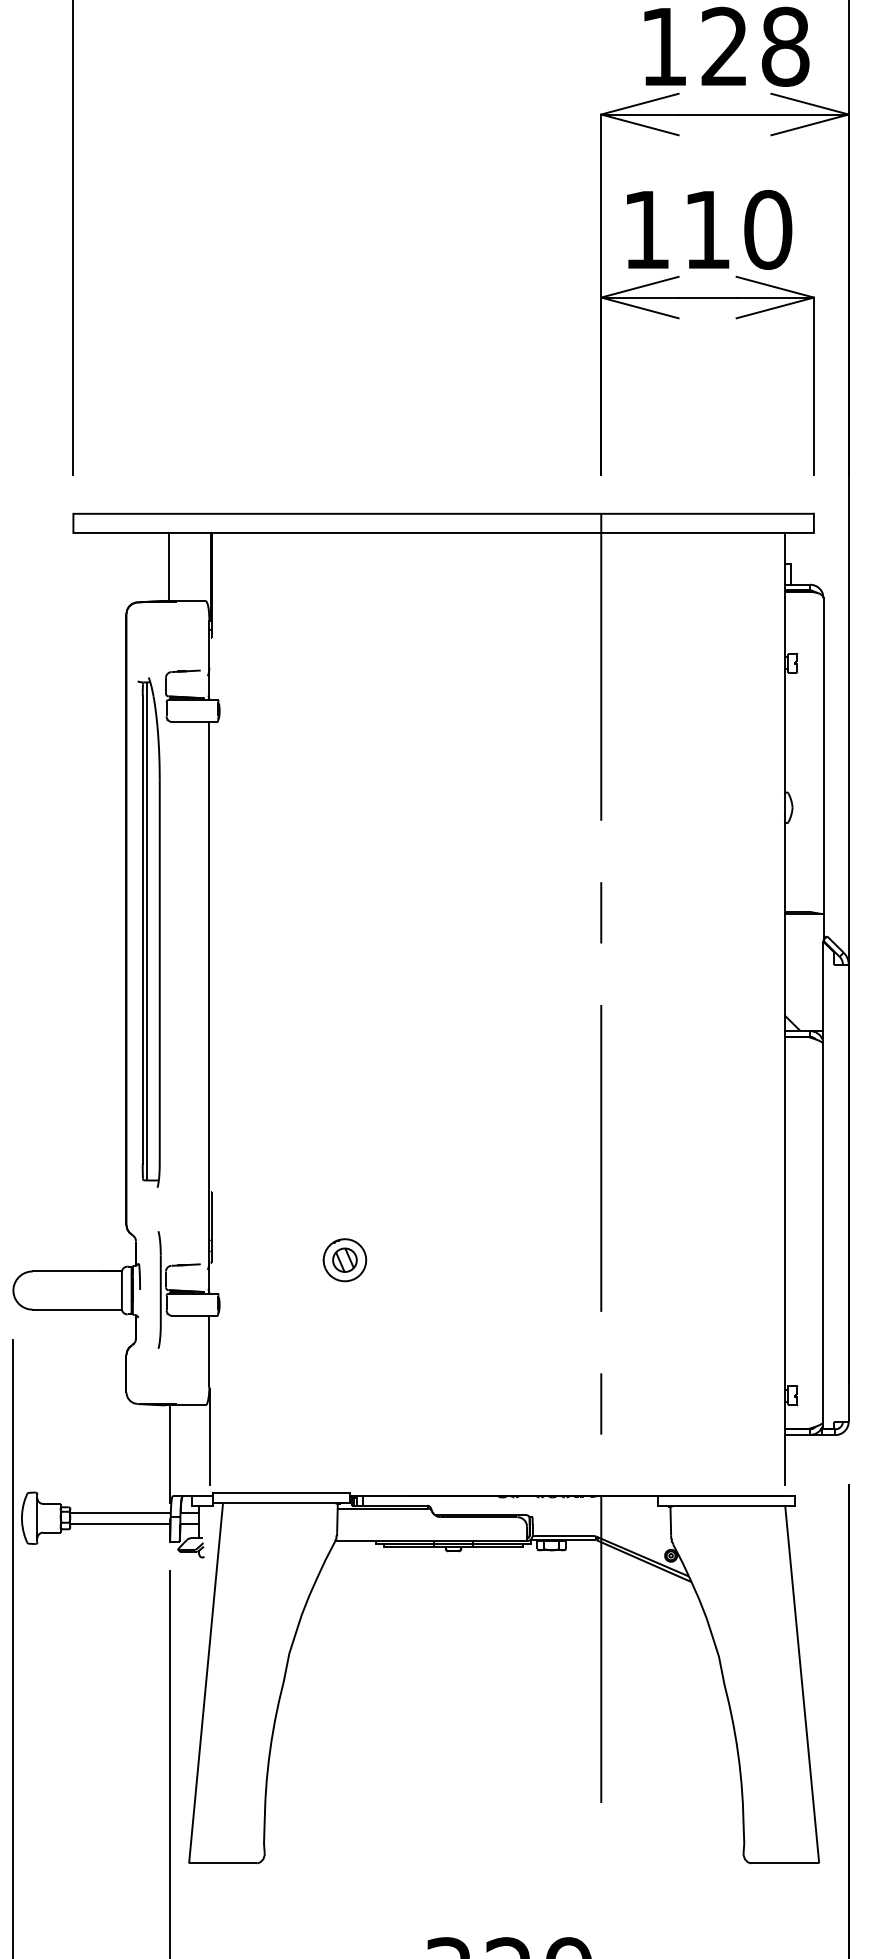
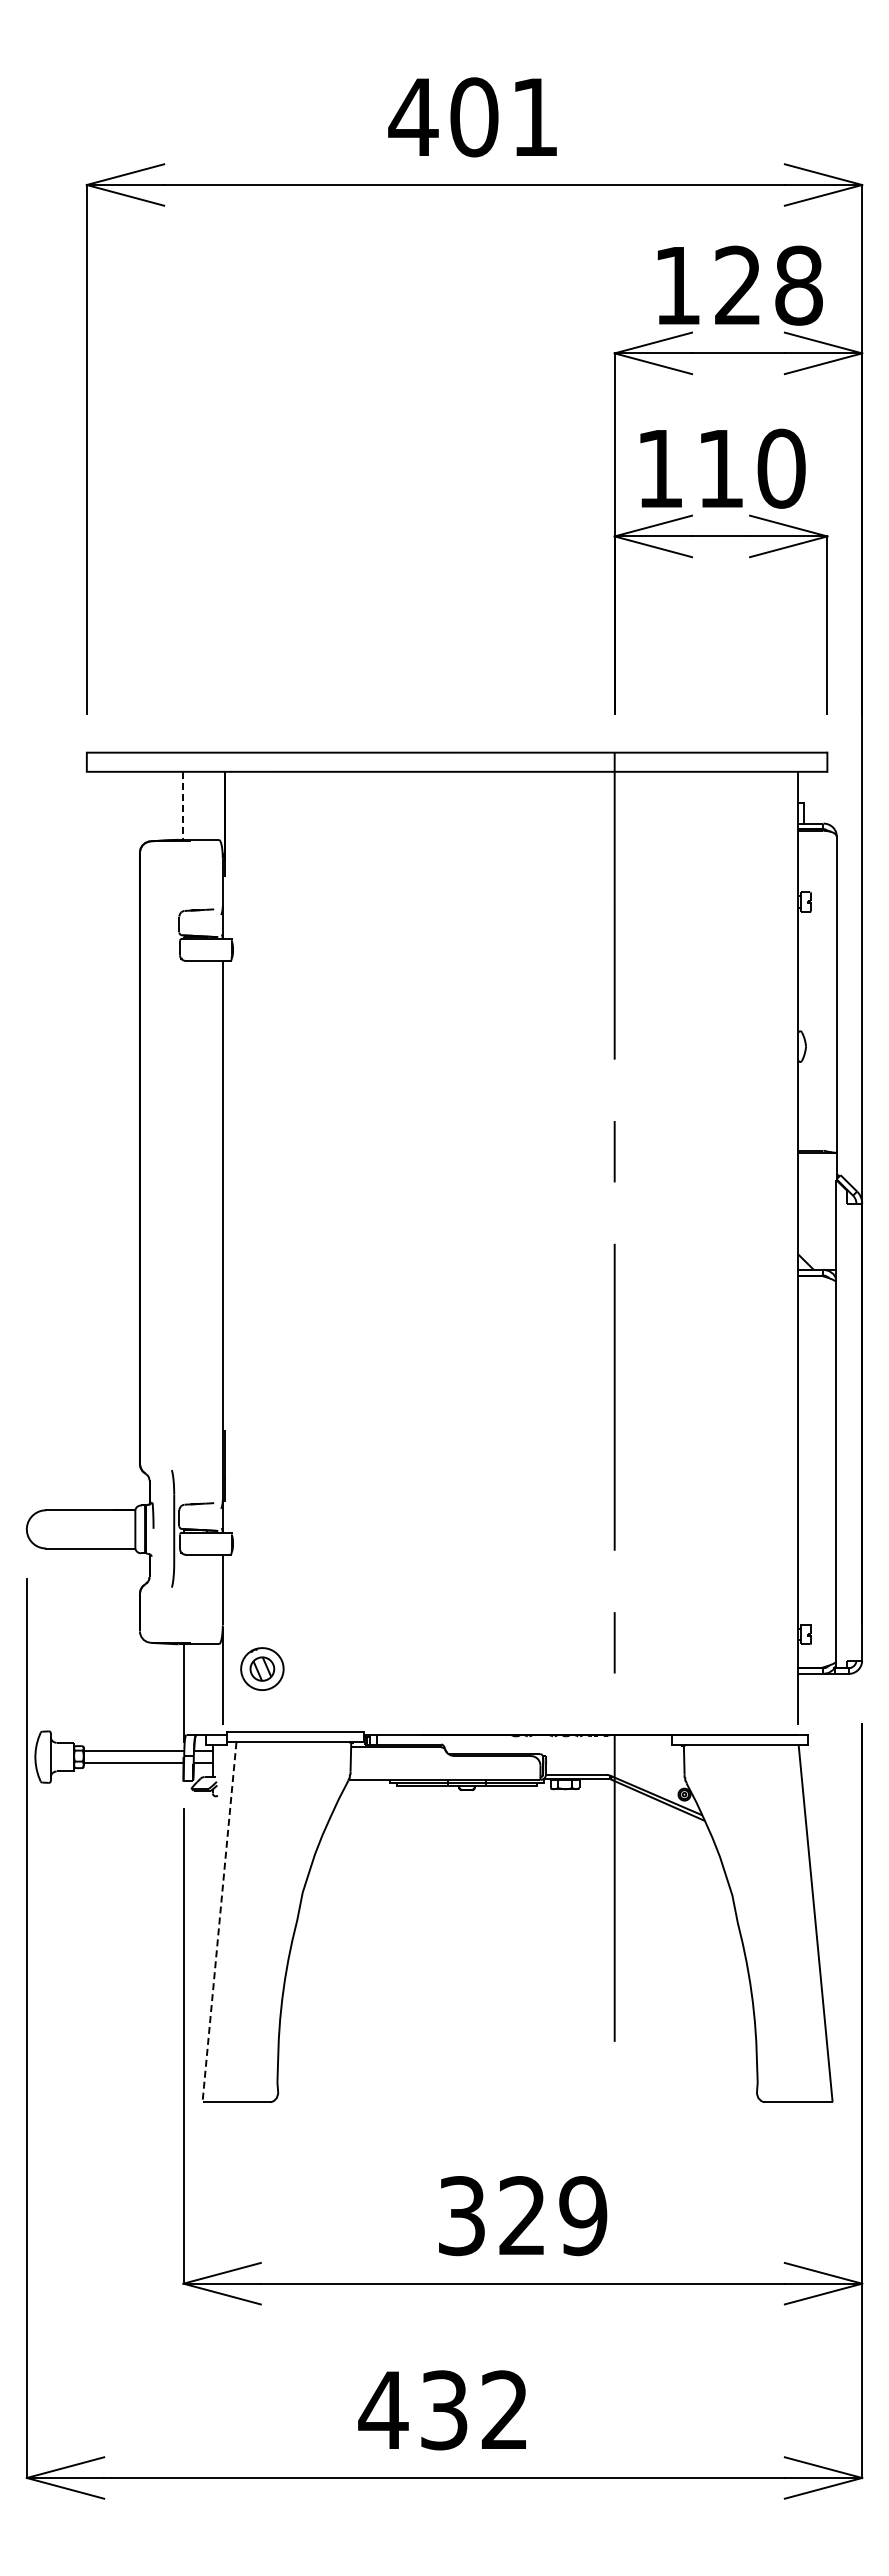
line: (169, 567) -> (182, 806), solid -> dashed
part: (149, 932) -> (162, 1171), removed
part: (345, 1259) -> (262, 1668), moved
line: (206, 1683) -> (219, 1922), solid -> dashed

